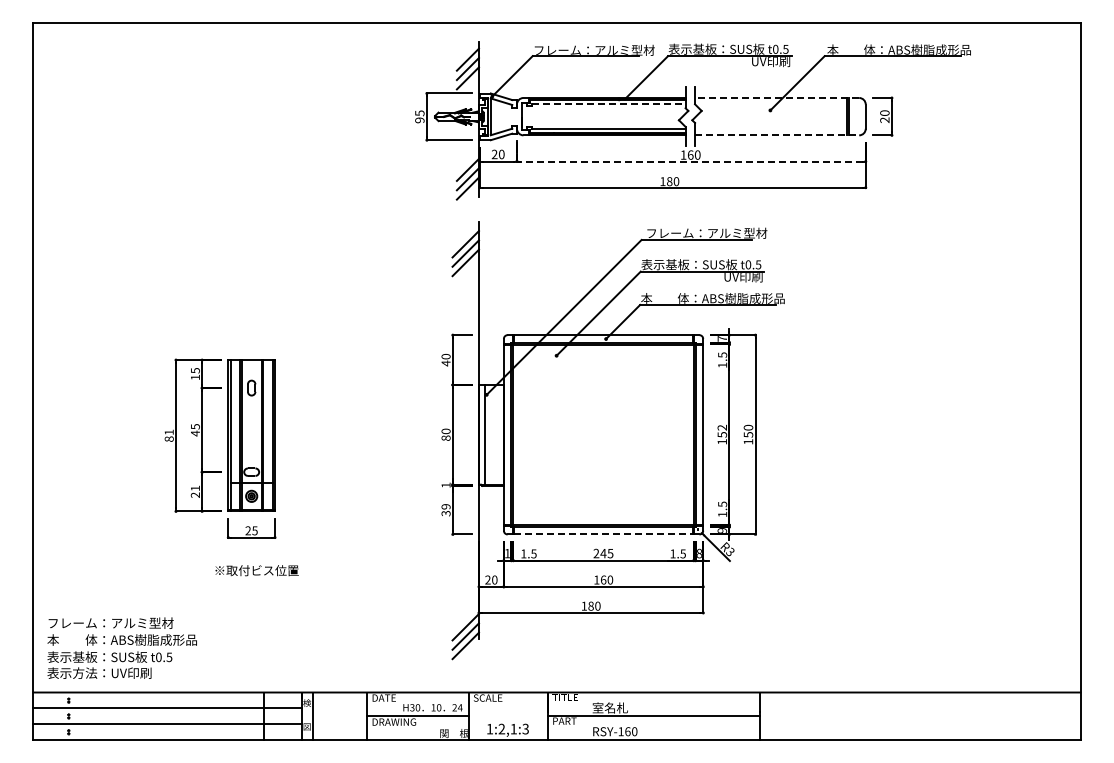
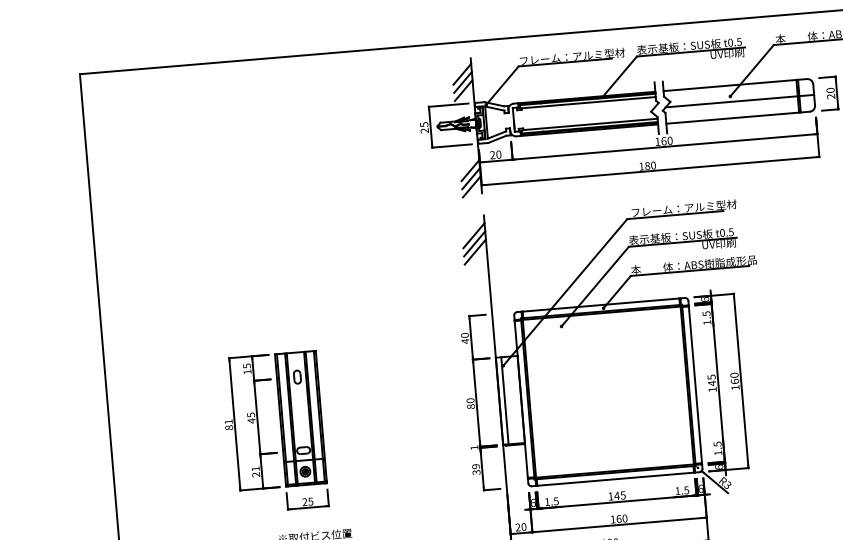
line: (776, 98) -> (734, 85), dashed -> solid
line: (608, 104) -> (588, 103), dashed -> solid
line: (780, 116) -> (739, 101), added
text: (419, 120) -> (424, 130), 95 -> 25
line: (777, 135) -> (738, 117), dashed -> solid
line: (689, 161) -> (663, 147), dashed -> solid
text: (722, 338) -> (705, 299), 7 -> 6
text: (722, 430) -> (711, 379), 152 -> 145
text: (748, 434) -> (734, 381), 150 -> 160
text: (722, 530) -> (719, 467), 9 -> 6
line: (603, 534) -> (615, 479), dashed -> solid
text: (507, 553) -> (533, 502), 1 -> 6
text: (596, 553) -> (610, 496), 245 -> 145
text: (699, 553) -> (700, 488), 8 -> 6

